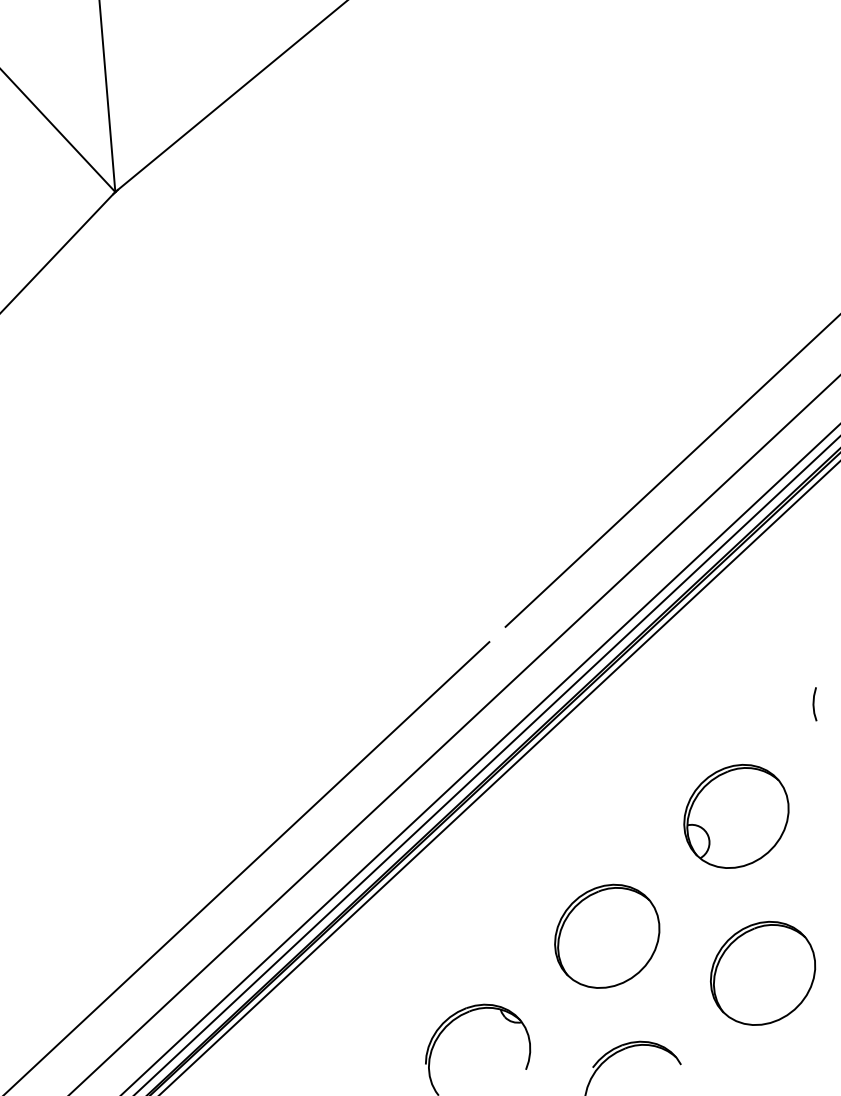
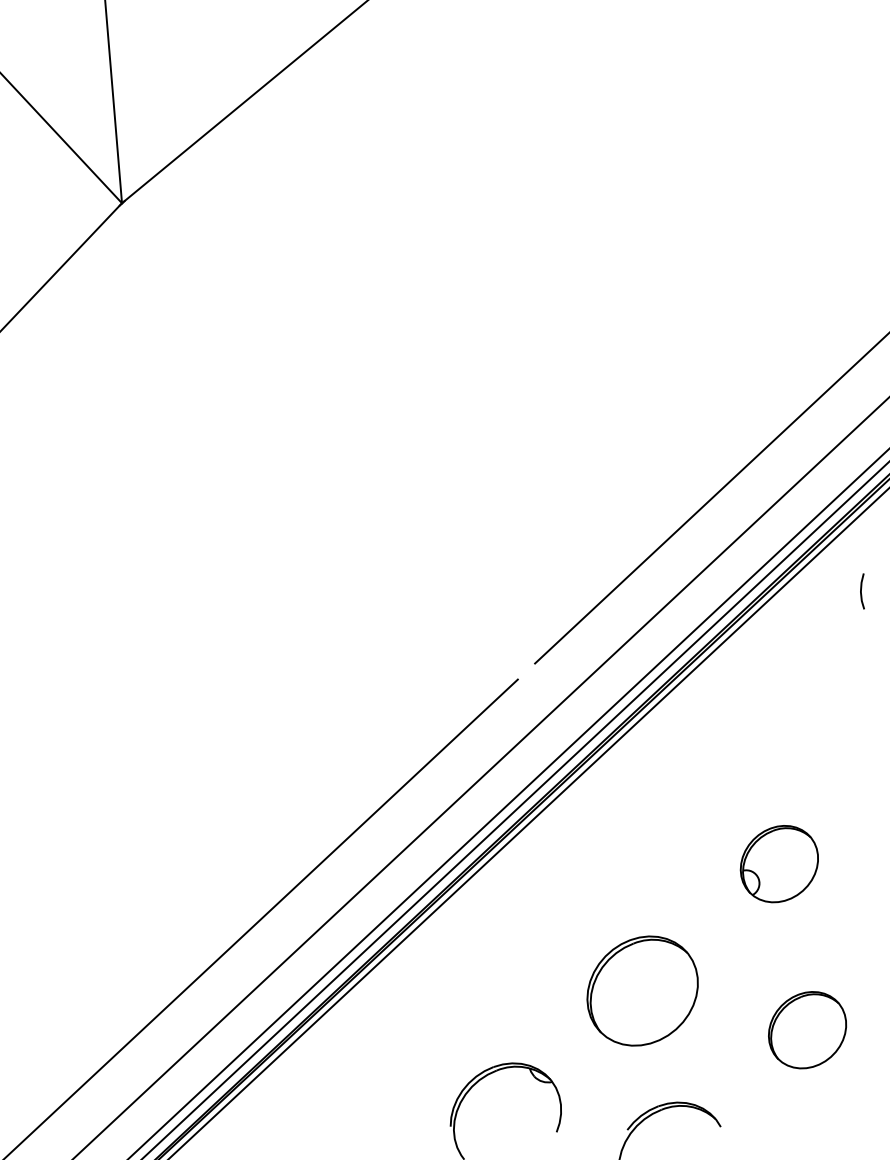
line: (814, 704) -> (861, 591), moved
part: (736, 815) -> (779, 863), size x0.7
part: (762, 972) -> (807, 1029), size x0.7

